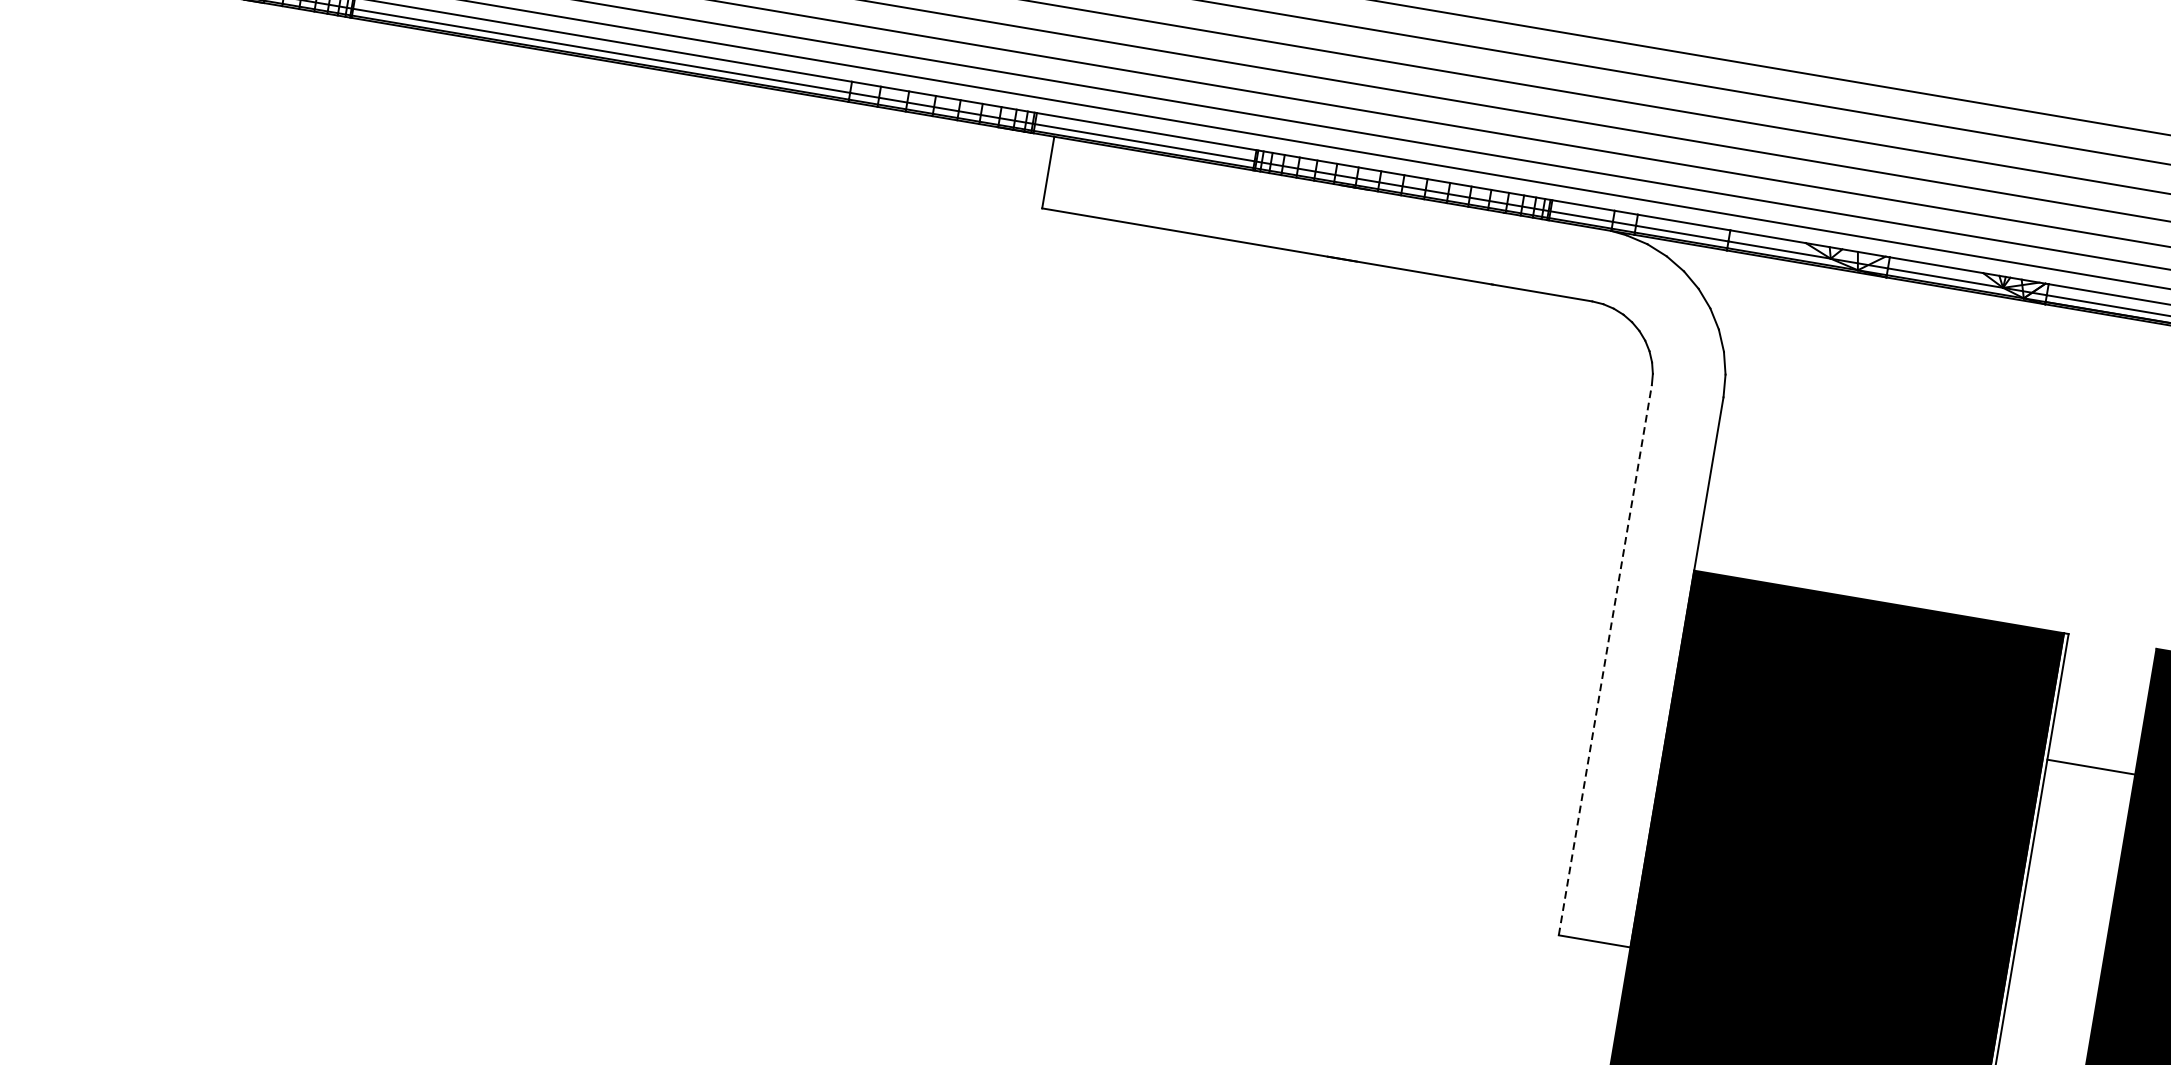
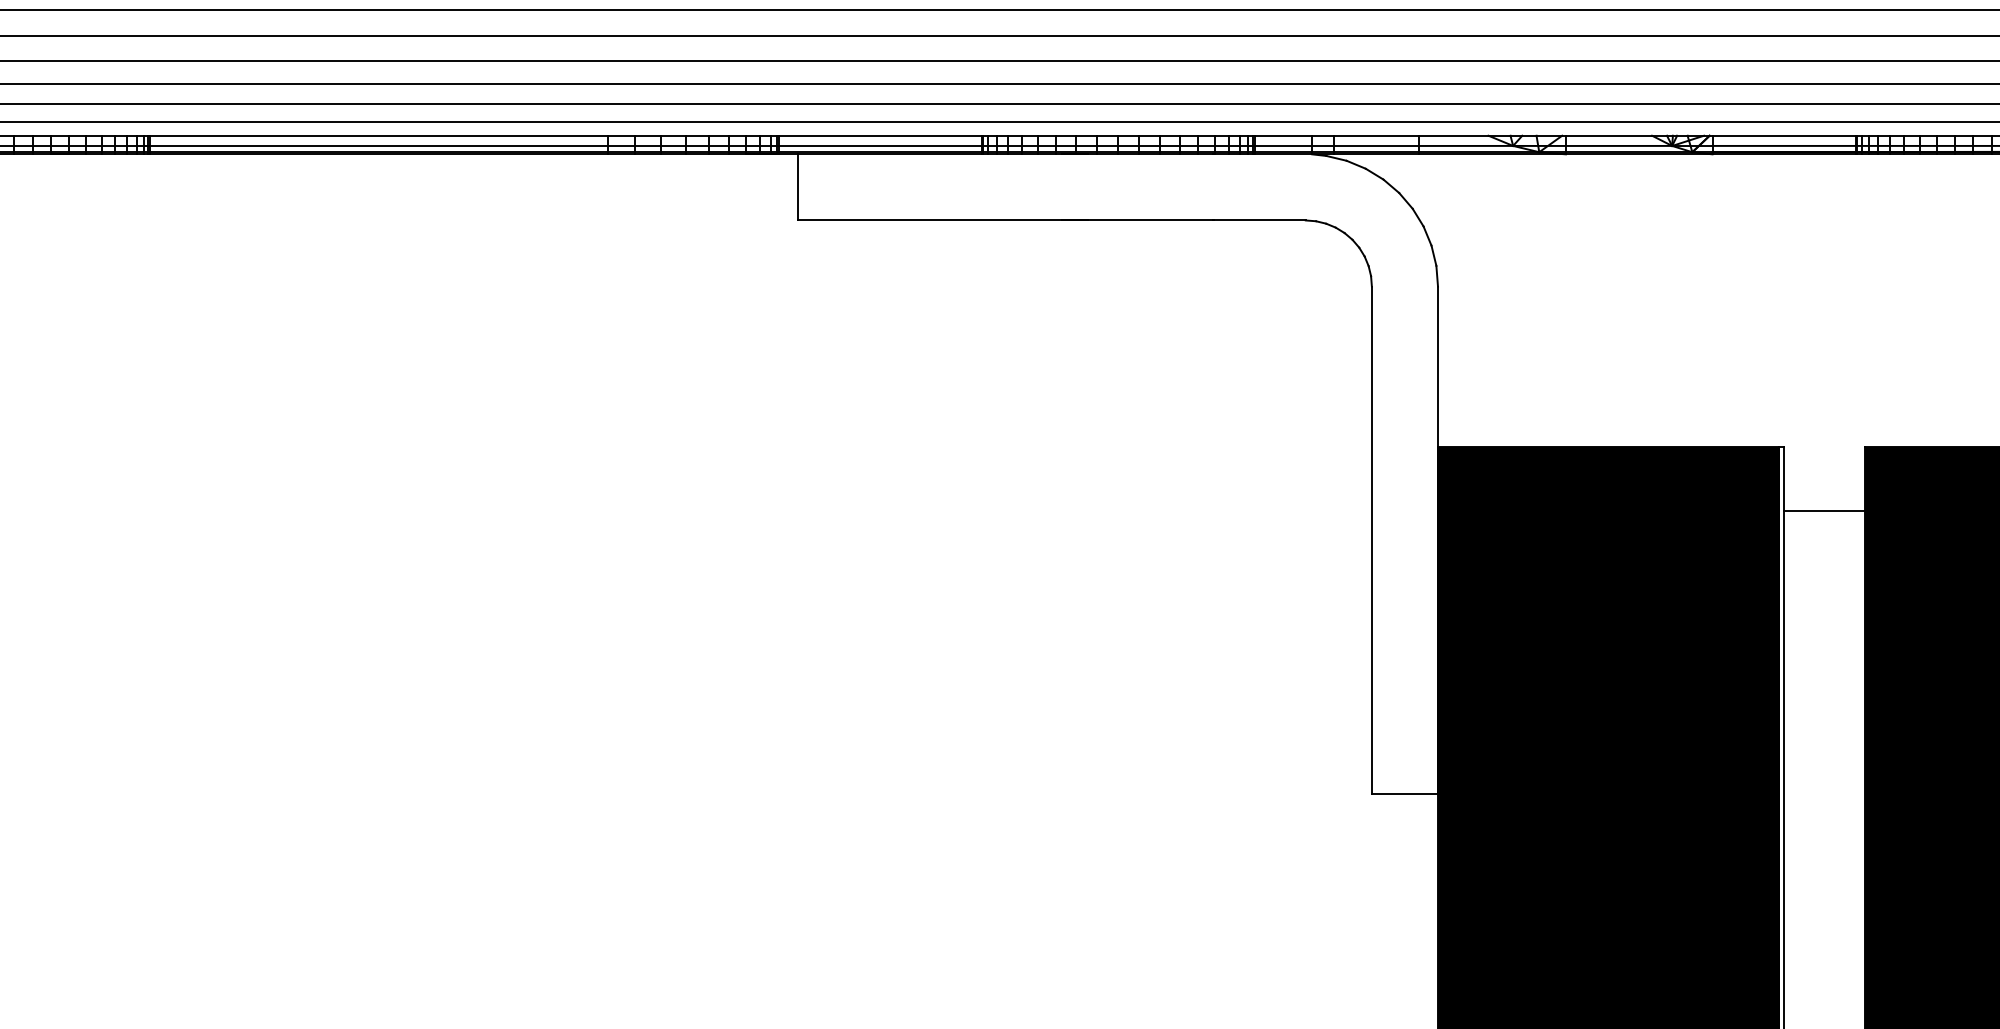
line: (1604, 660) -> (1371, 540), dashed -> solid
line: (2090, 767) -> (1823, 510), moved

